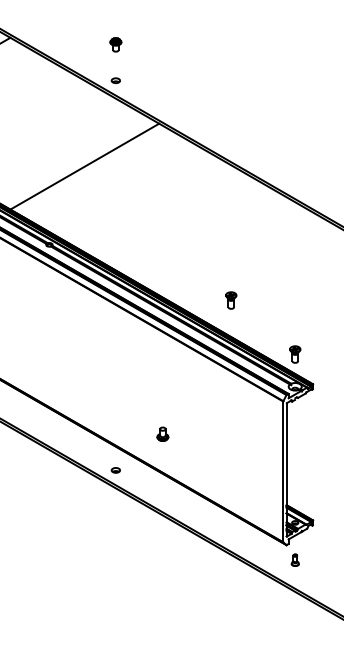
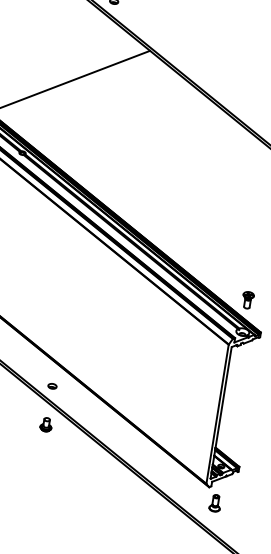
part: (231, 300) -> (193, 236), removed
part: (162, 433) -> (46, 423), moved
part: (295, 560) -> (215, 503), size x1.43

